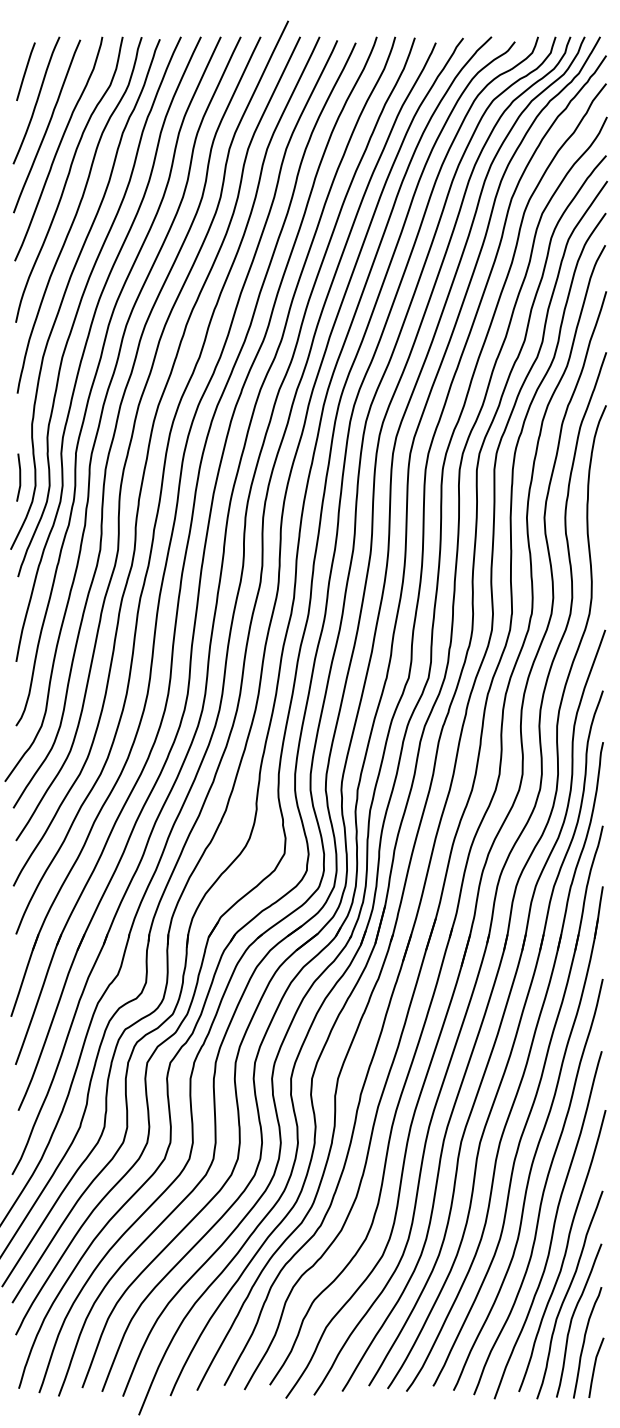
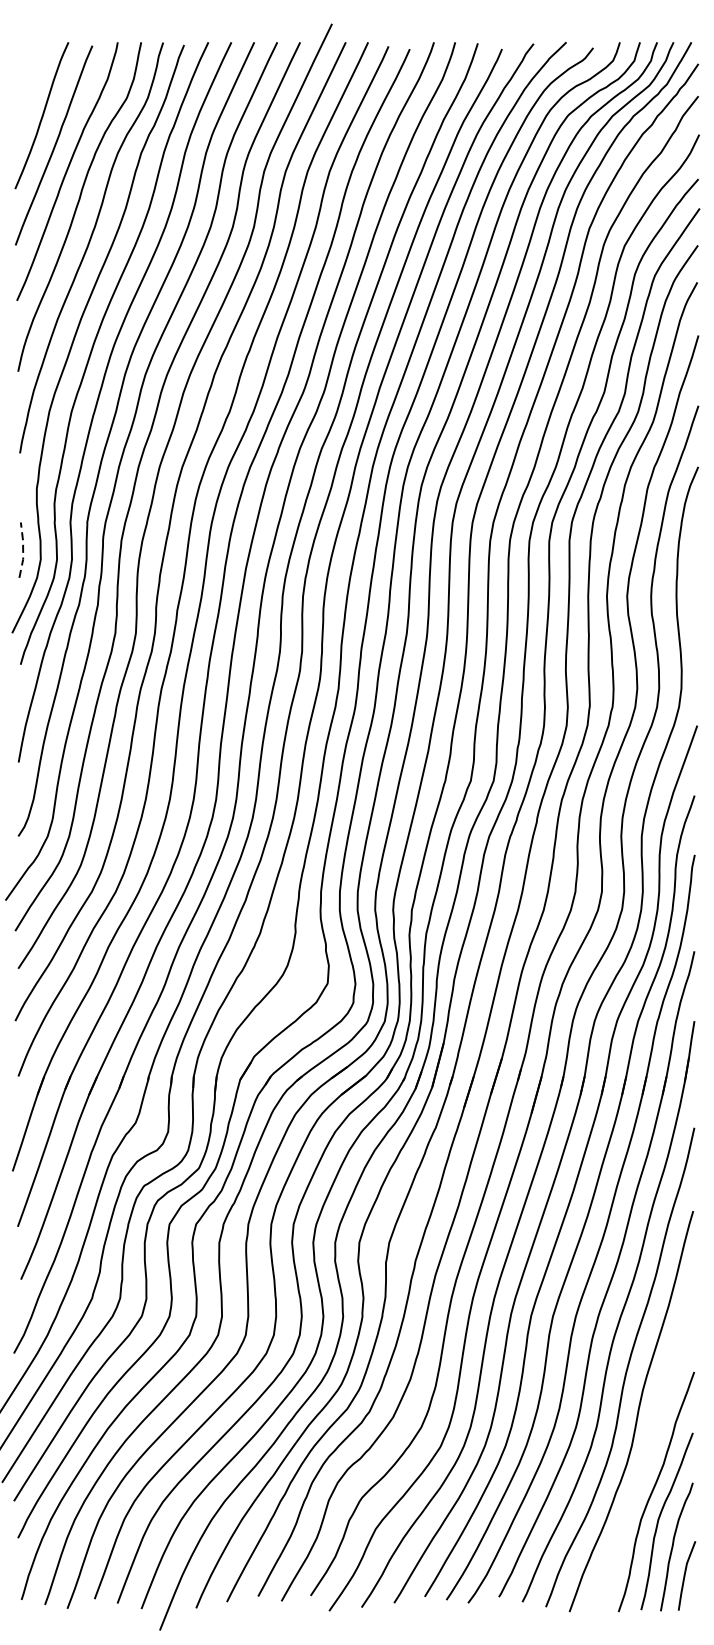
line: (25, 71) -> (29, 82), removed
line: (20, 477) -> (23, 550), solid -> dashed
curve: (564, 1252) -> (650, 1442), removed

